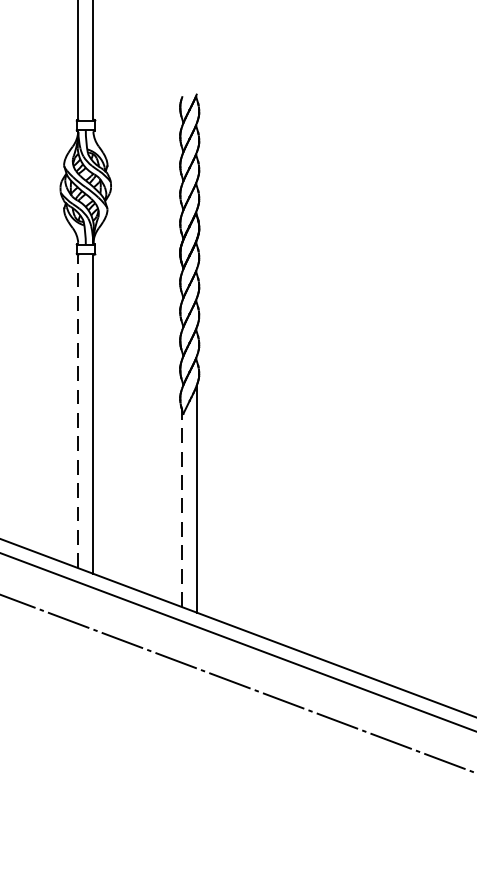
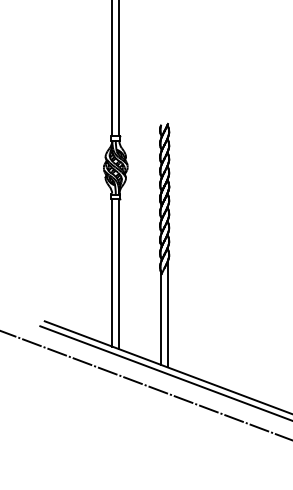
line: (78, 410) -> (112, 272), dashed -> solid
line: (180, 508) -> (160, 318), dashed -> solid

